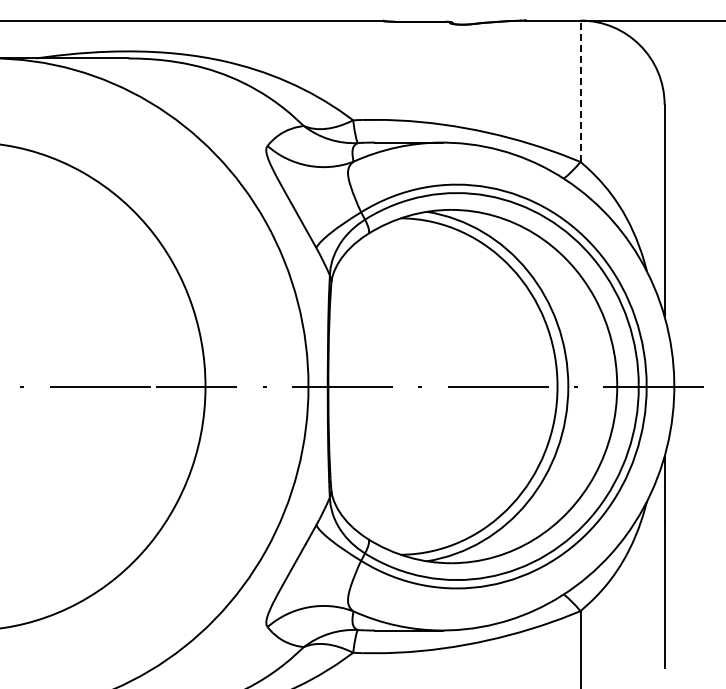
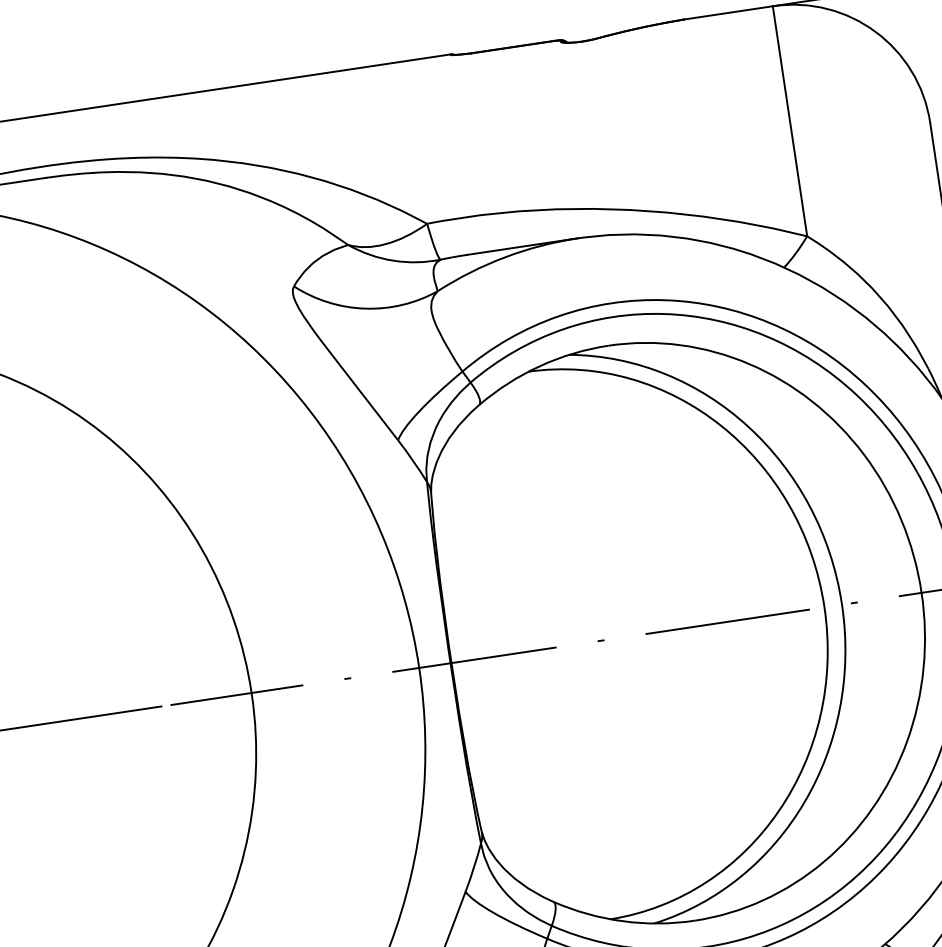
line: (580, 91) -> (790, 121), dashed -> solid

